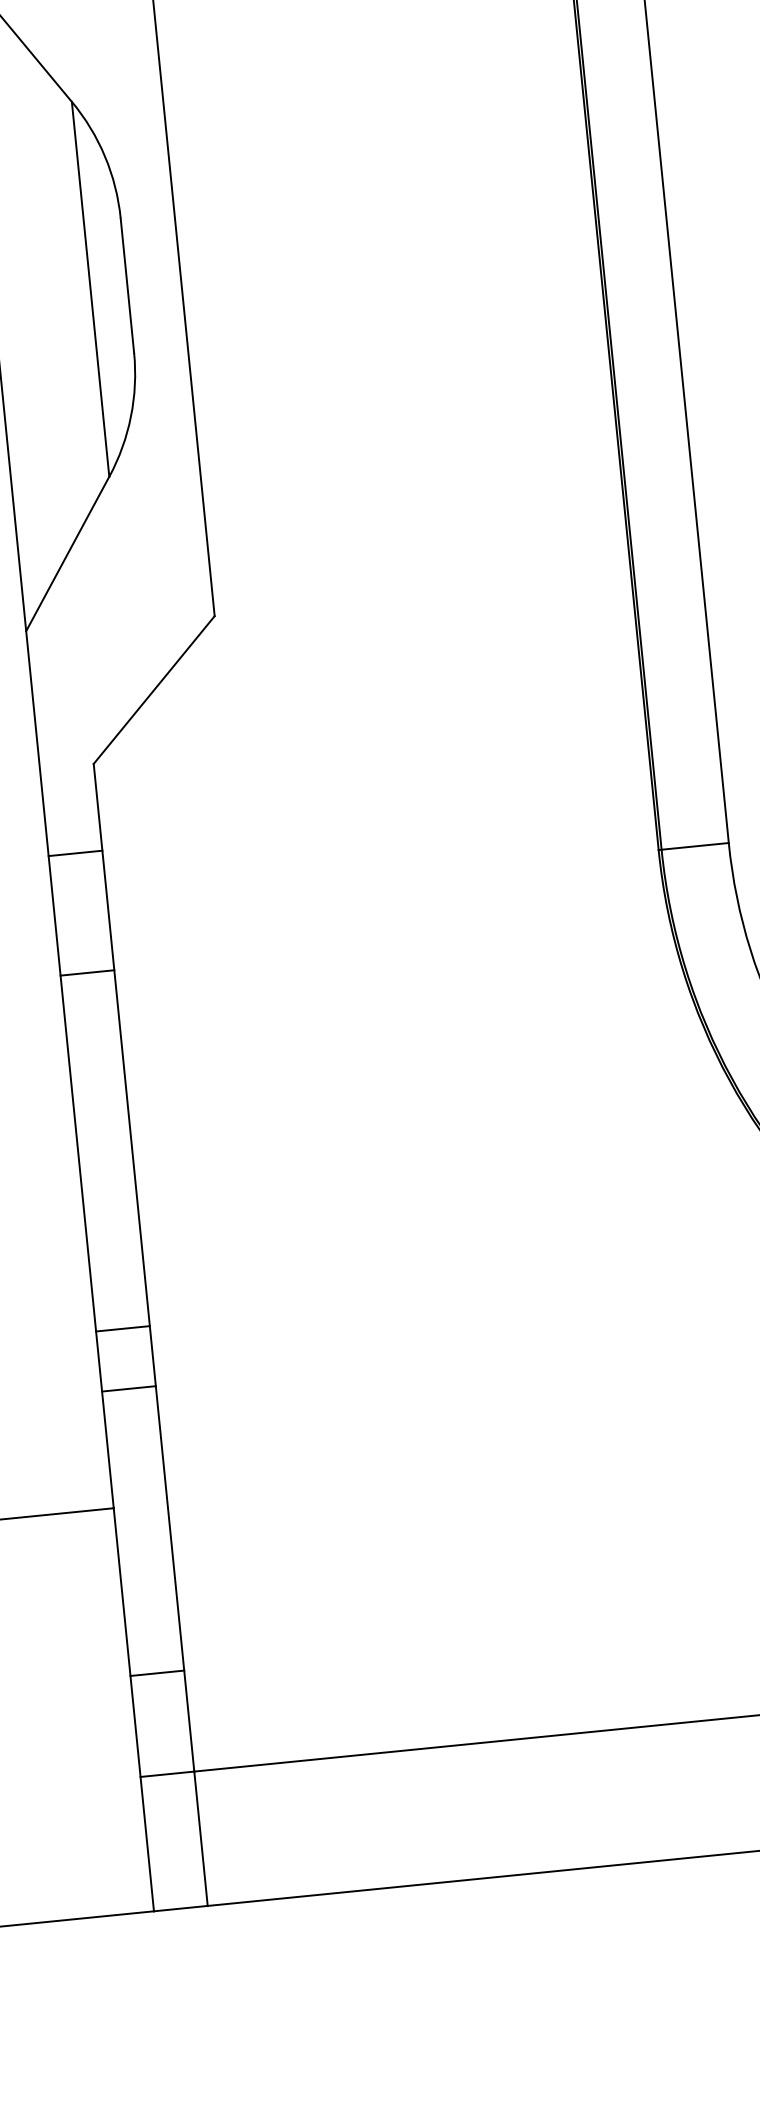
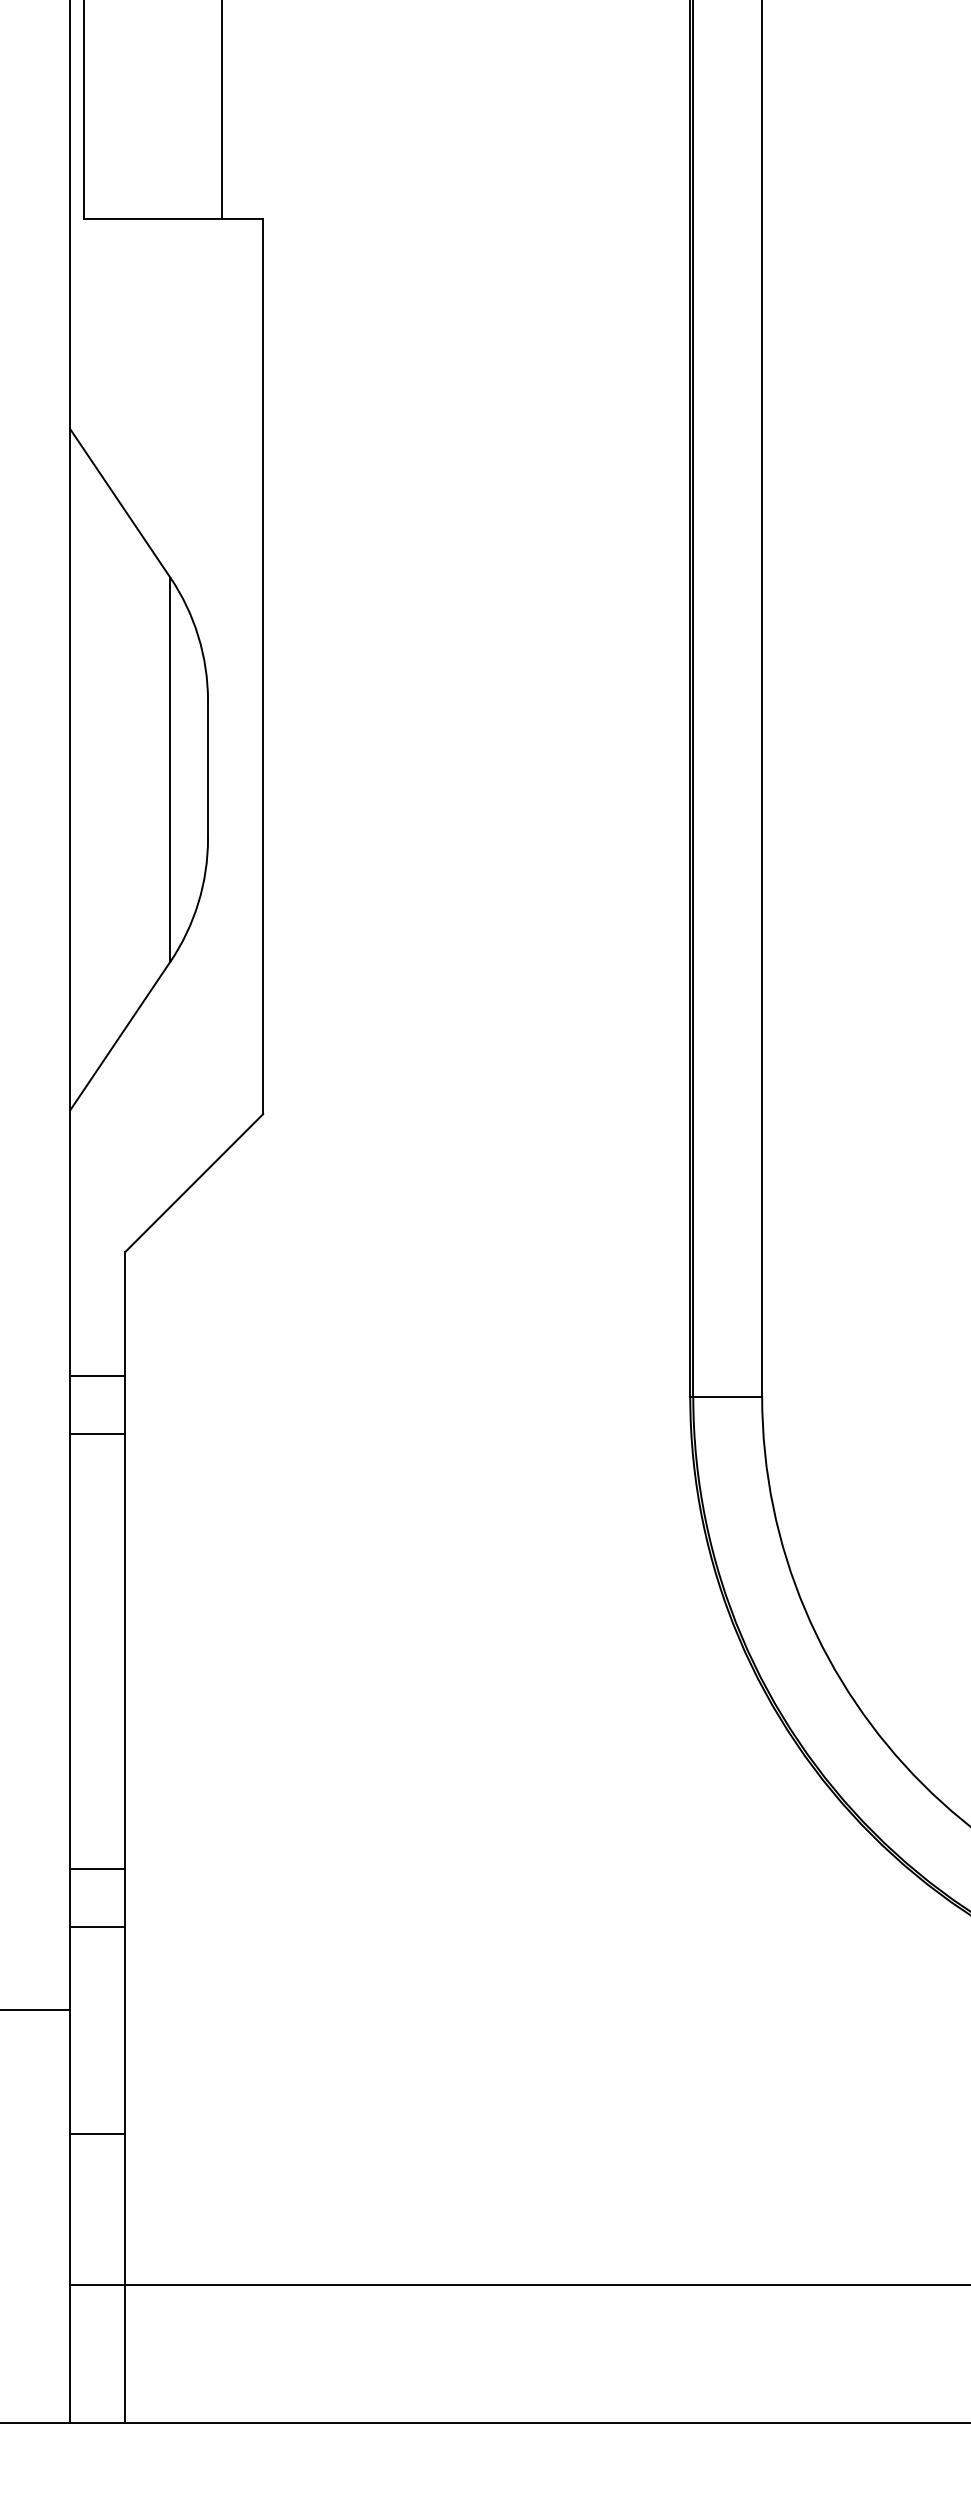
line: (75, 852) -> (97, 1375), moved
line: (87, 972) -> (97, 1433), moved
line: (122, 1328) -> (97, 1869), moved
line: (128, 1389) -> (97, 1927), moved
line: (157, 1673) -> (97, 2133), moved

